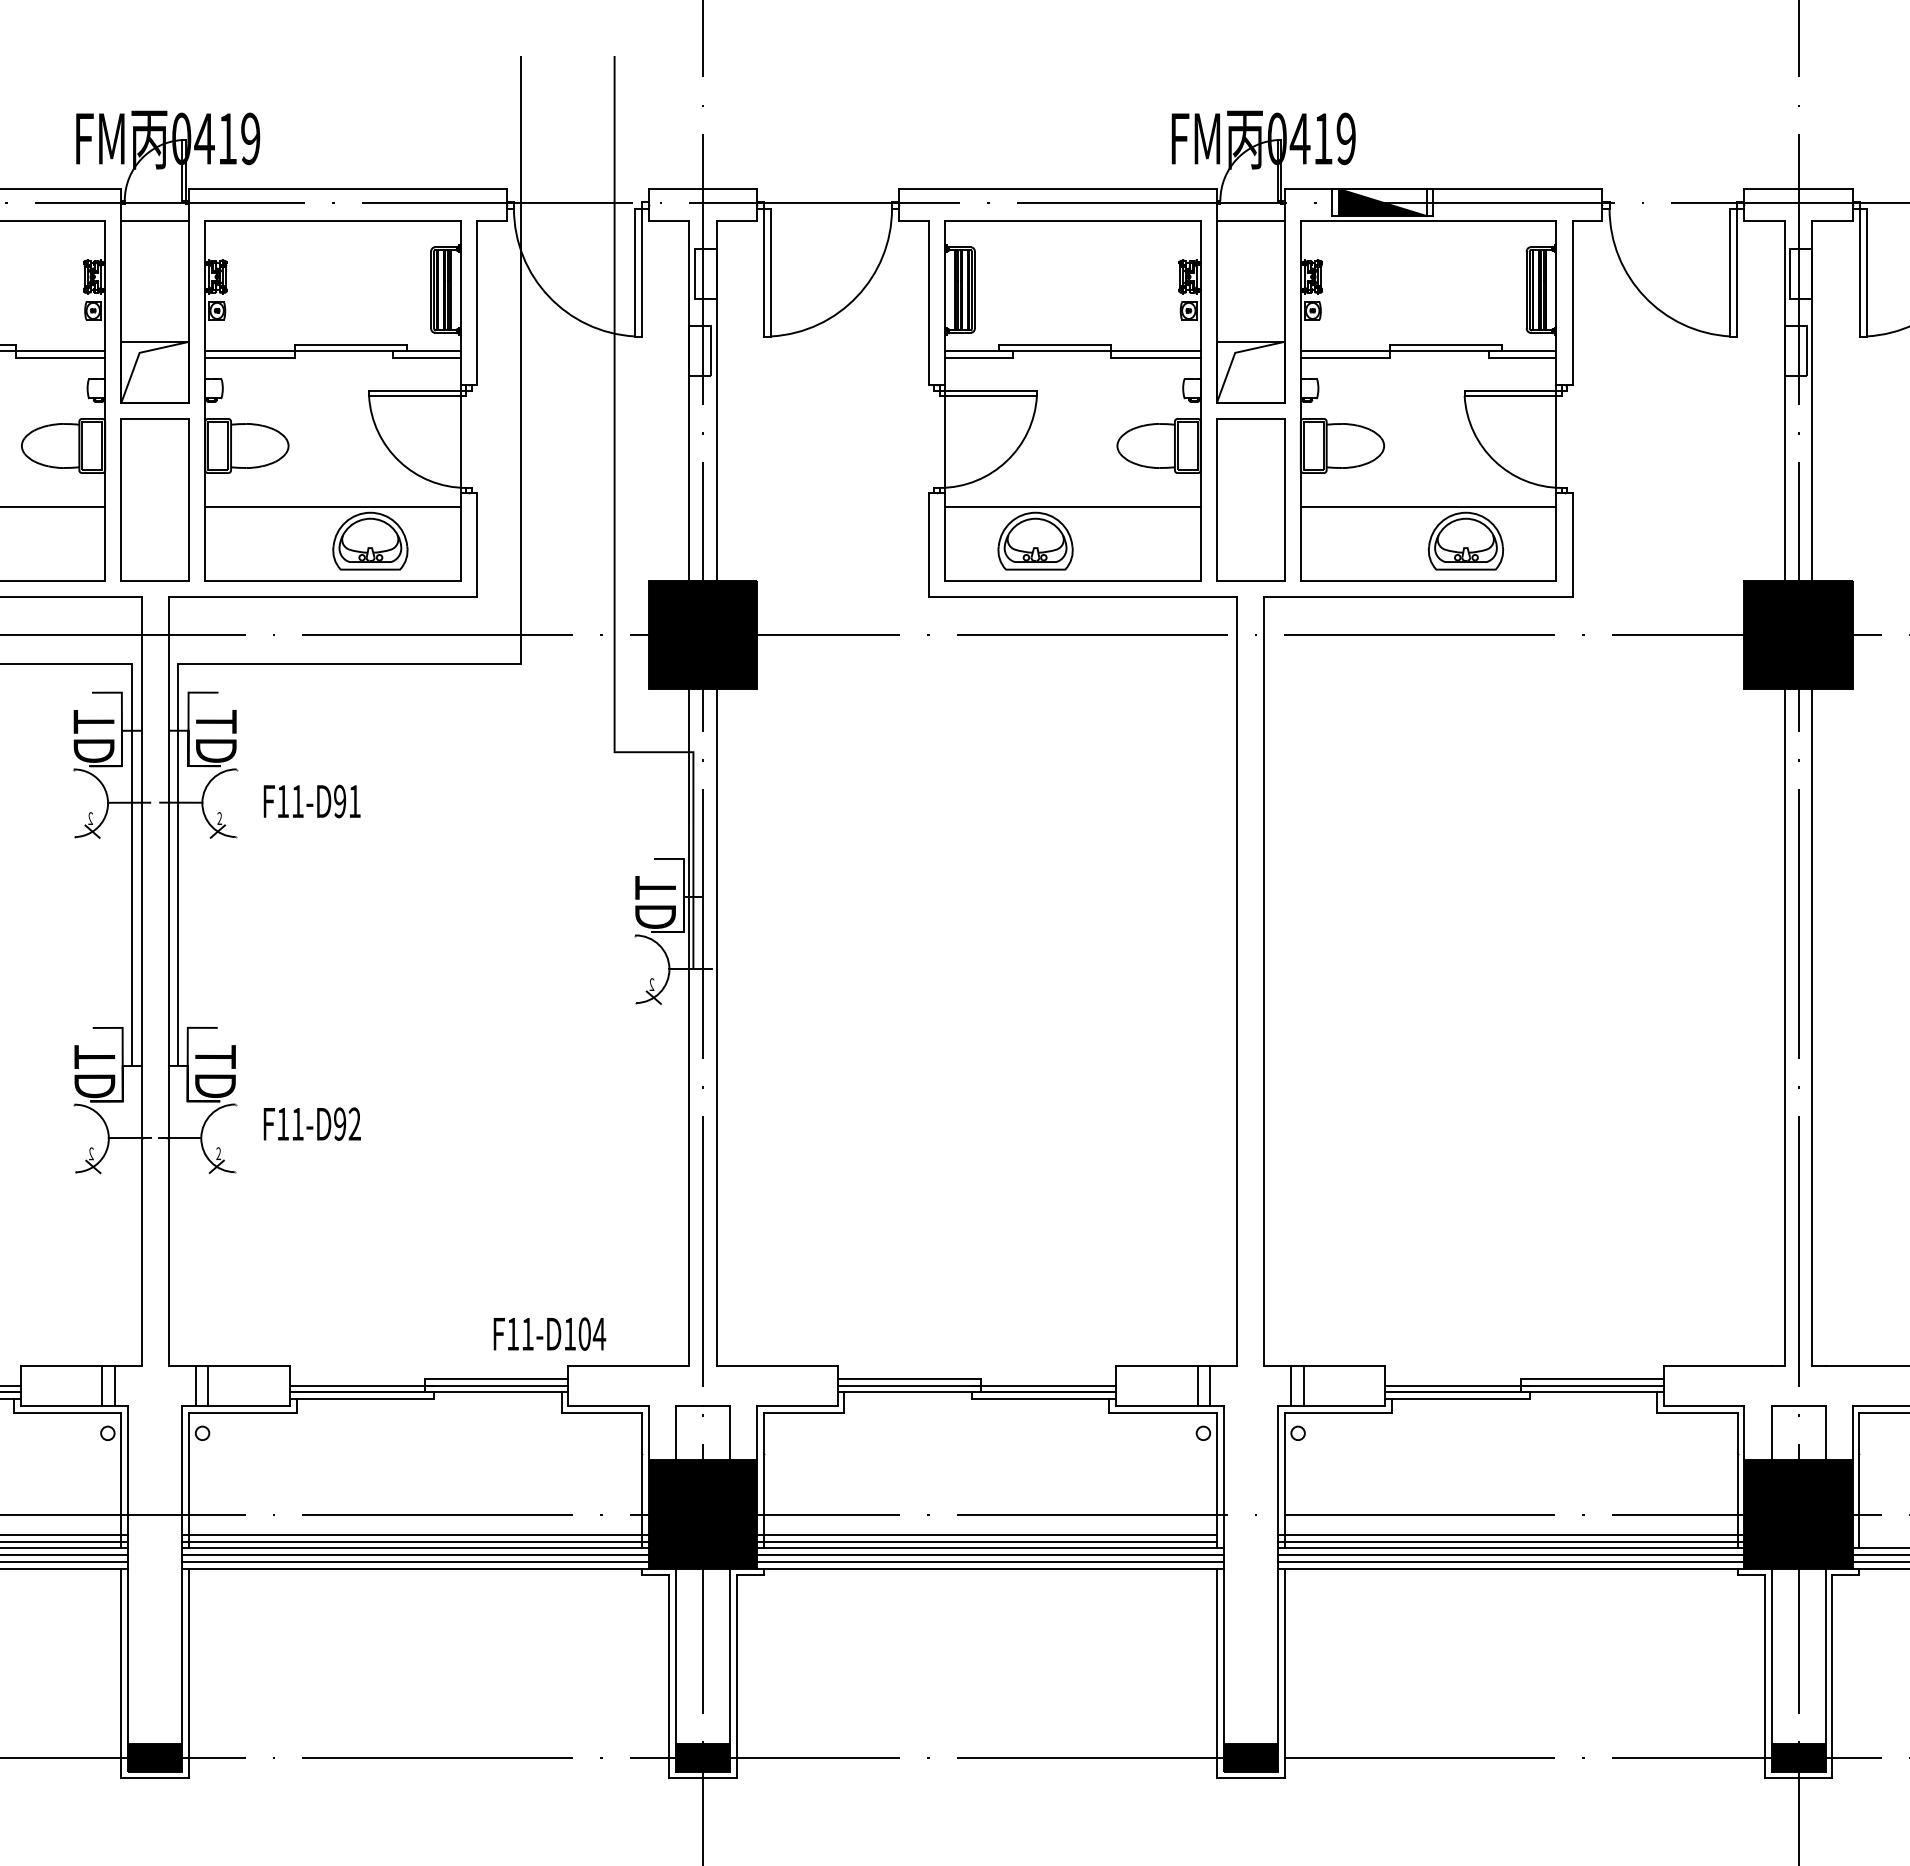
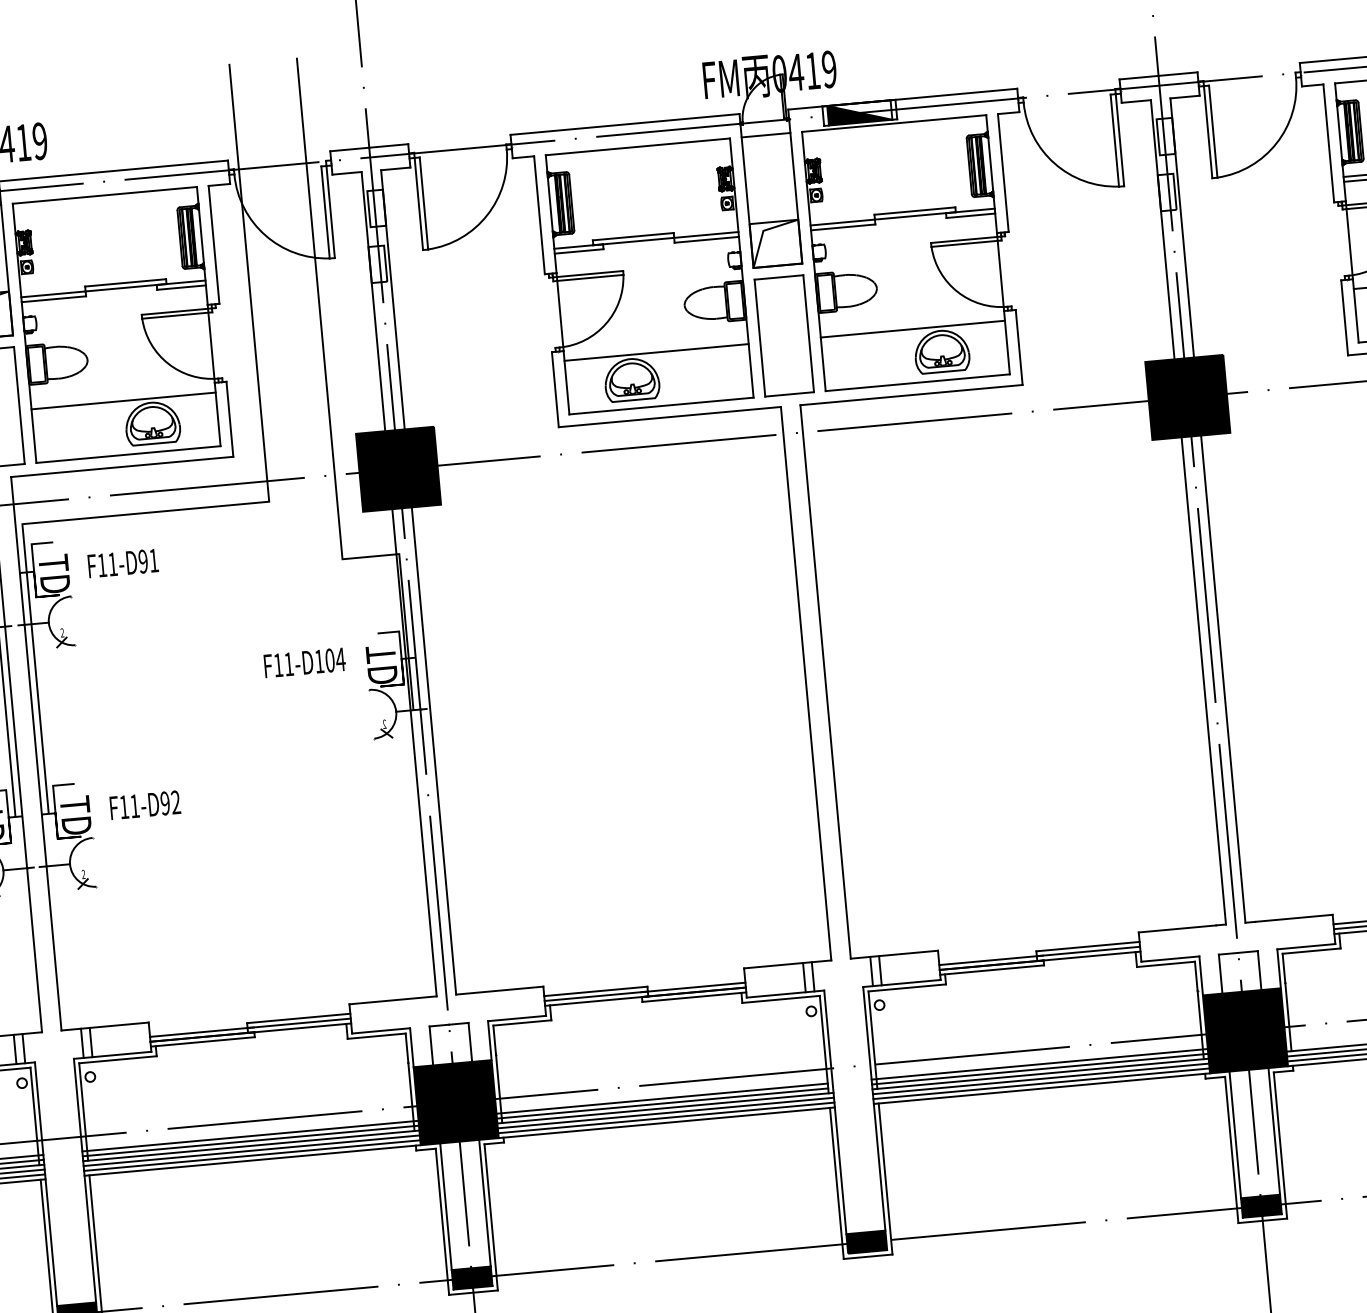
text: (311, 801) -> (122, 563), moved
text: (311, 1123) -> (144, 804), moved
text: (549, 1333) -> (304, 662), moved

